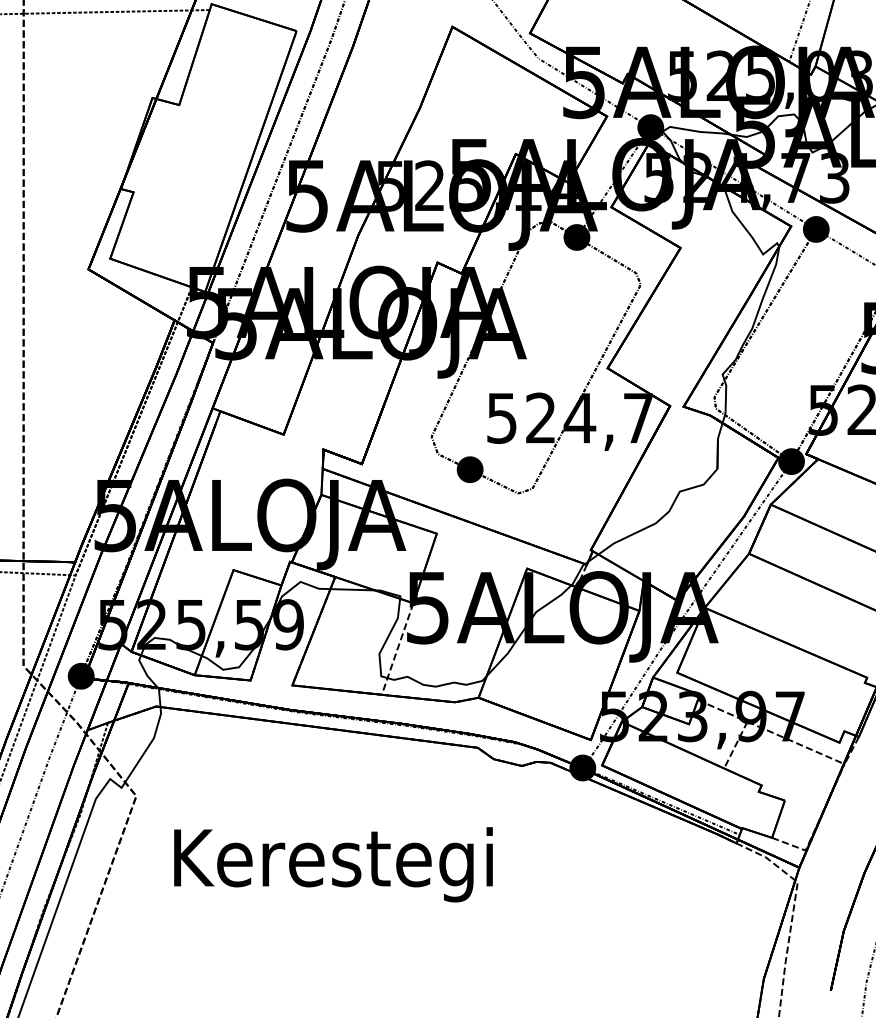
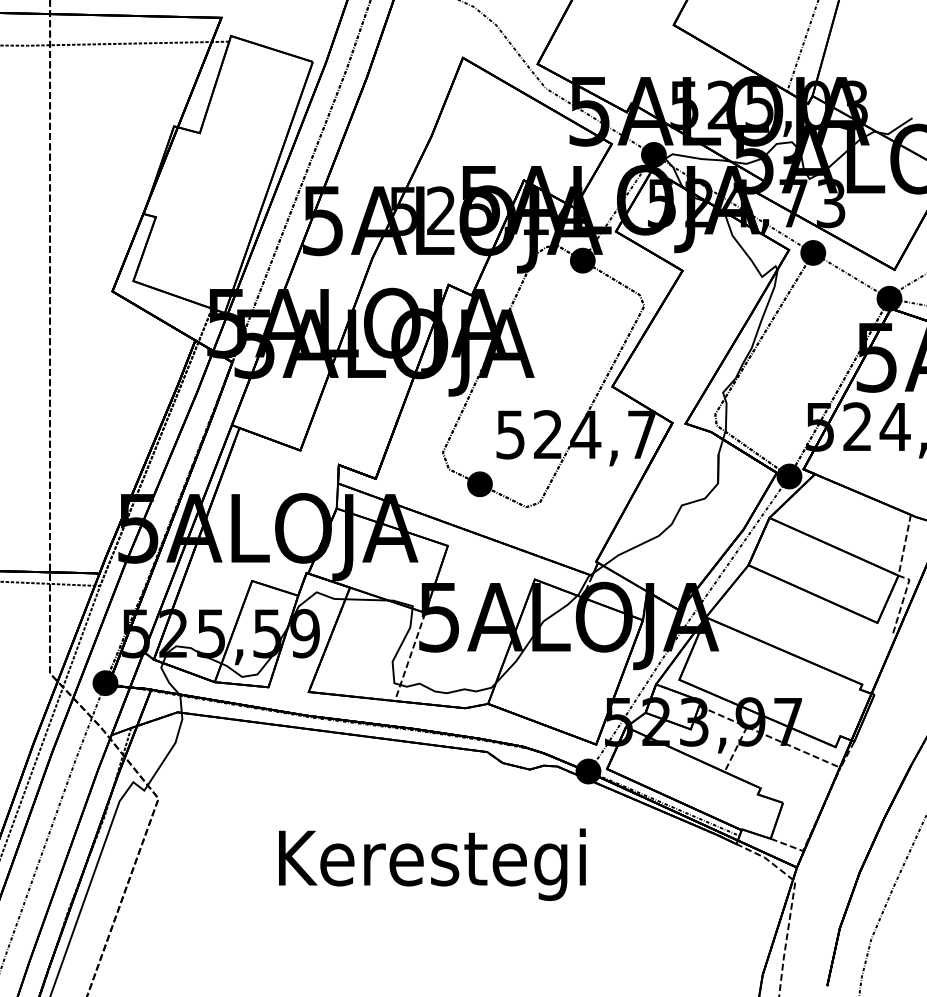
text: (333, 864) -> (432, 864), moved

